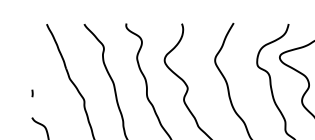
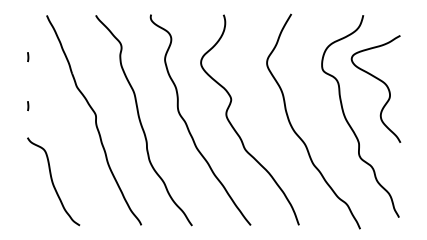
curve: (32, 56) -> (28, 57), added

